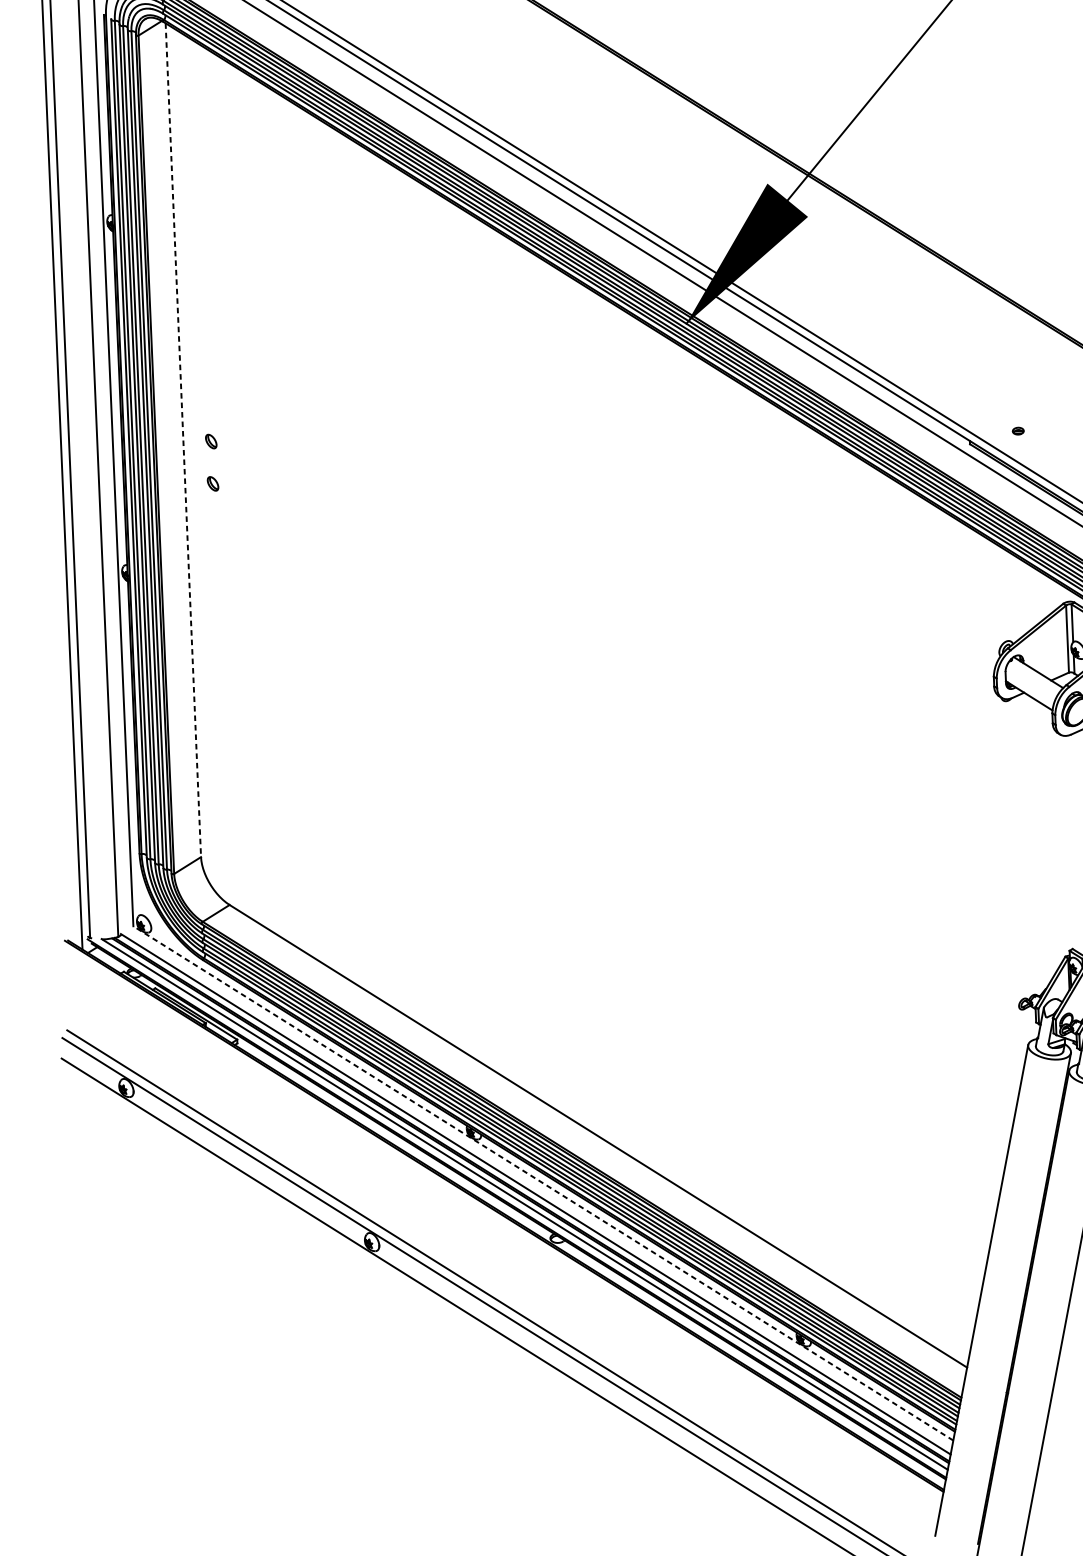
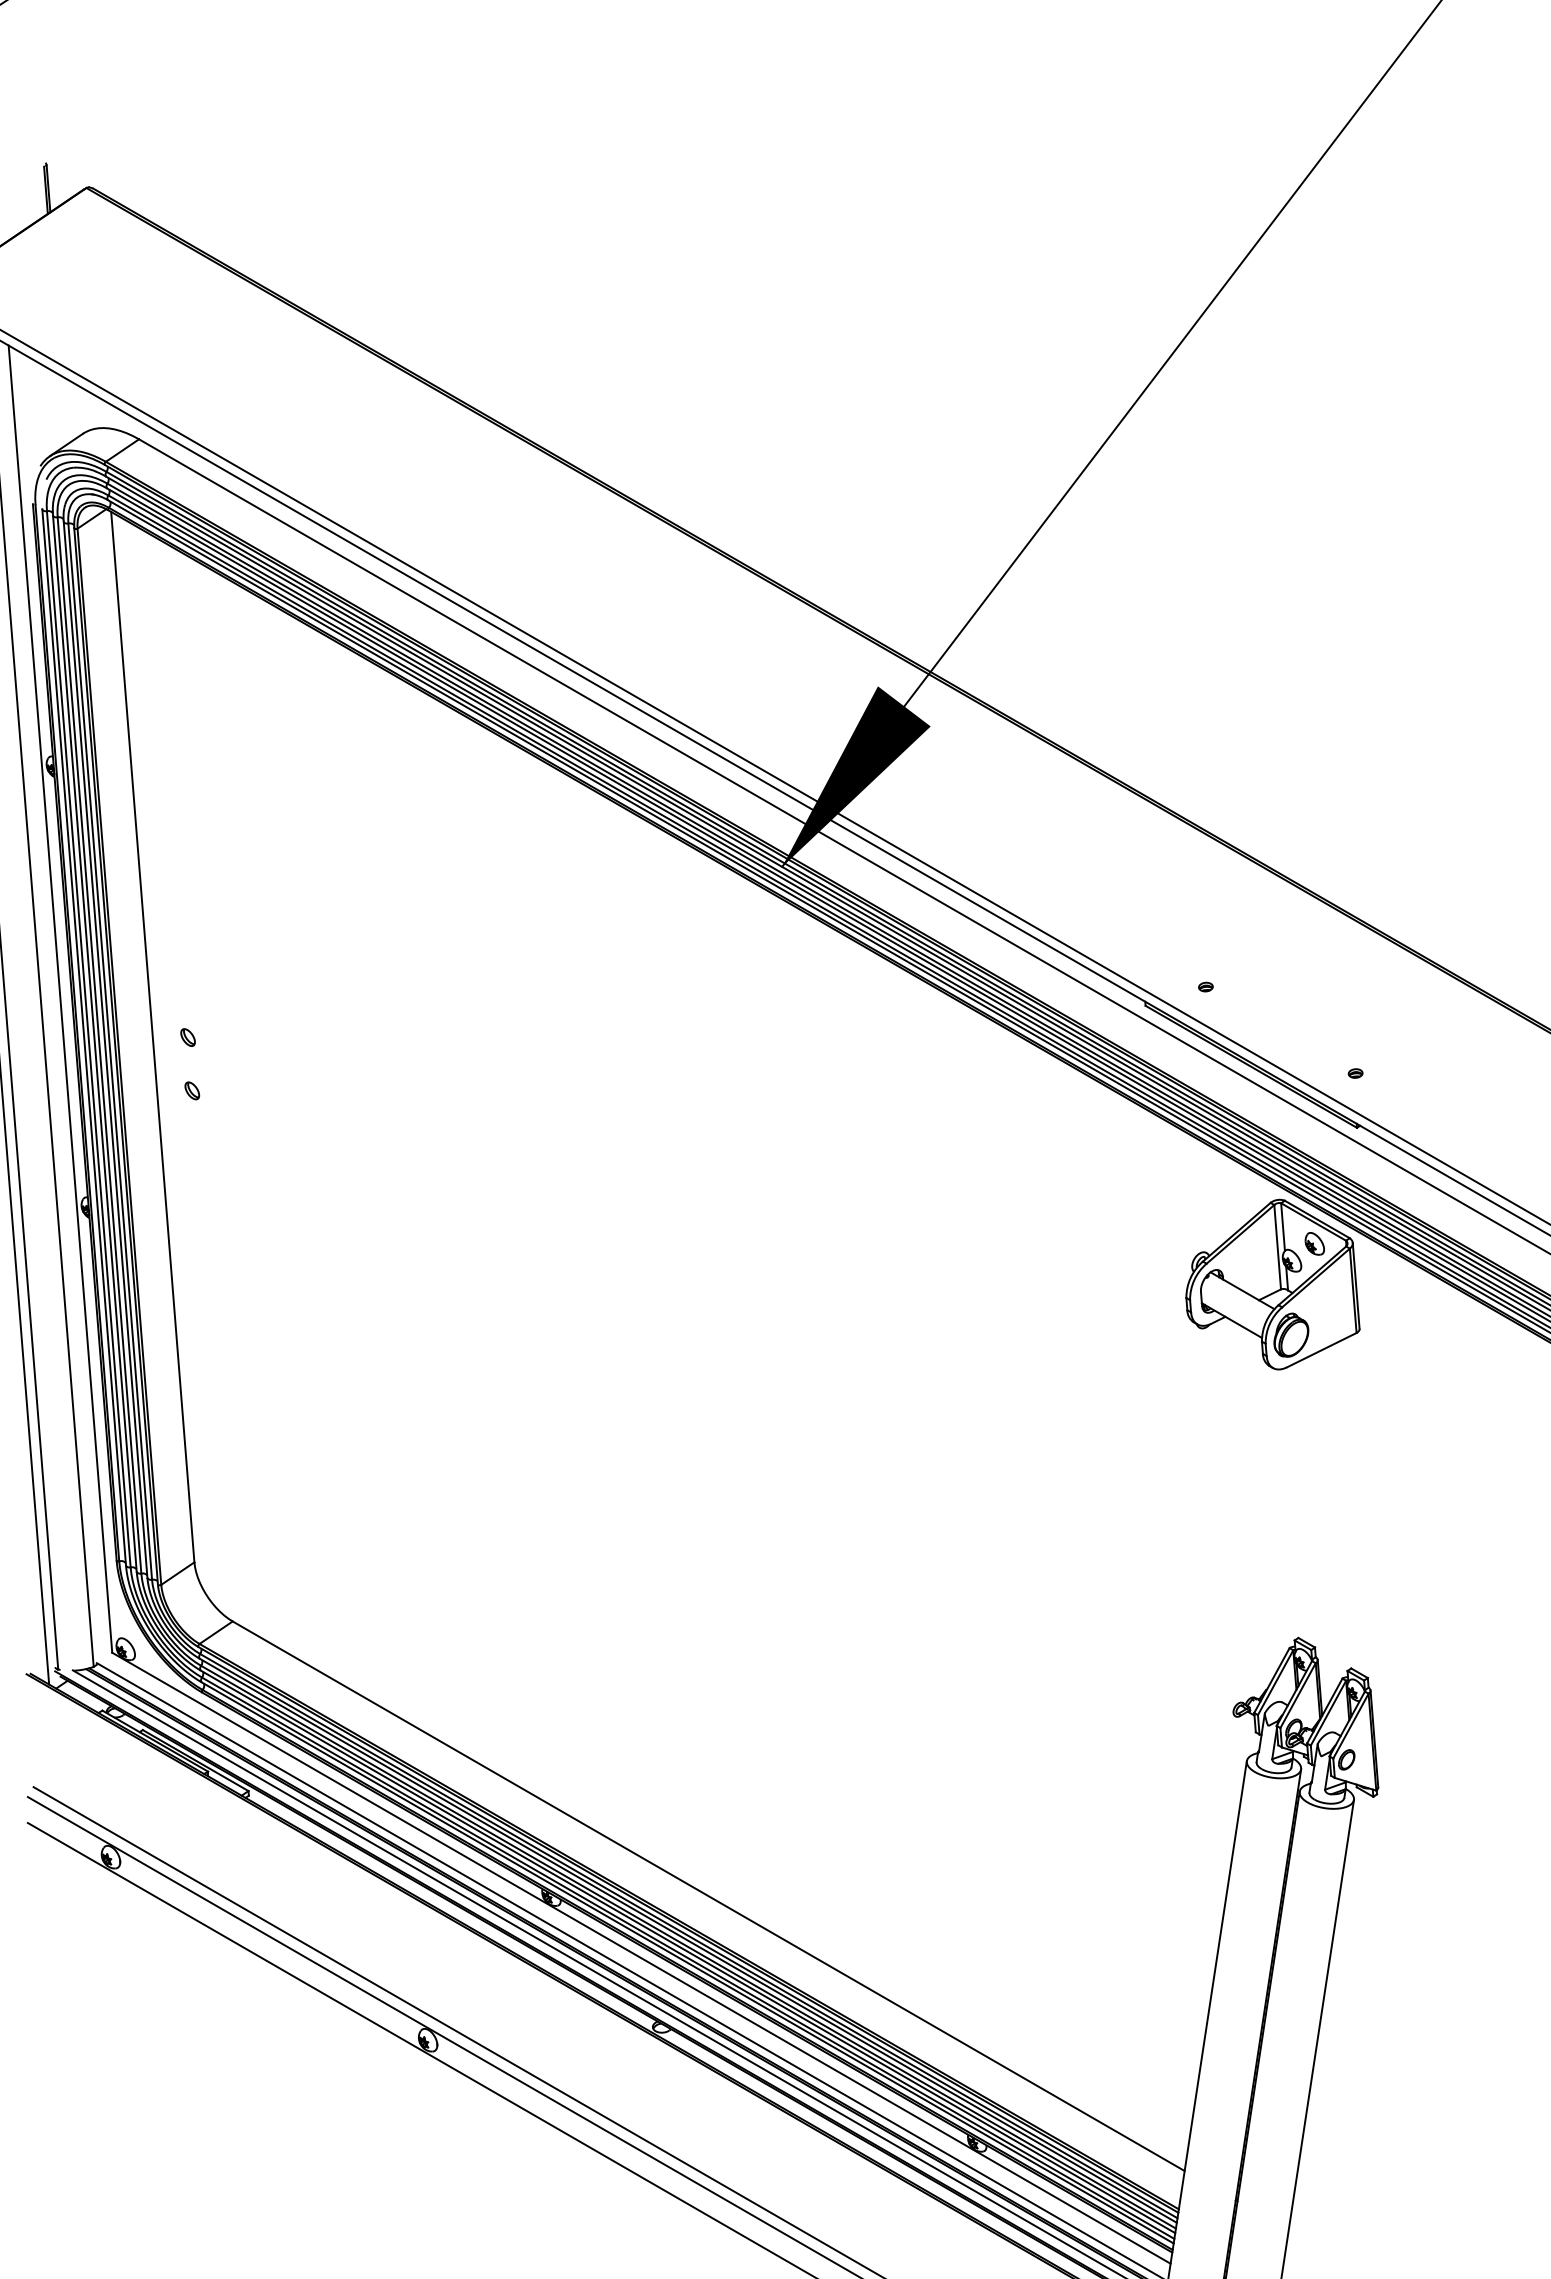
line: (183, 440) -> (152, 1037), dashed -> solid
line: (543, 1182) -> (641, 1957), dashed -> solid

